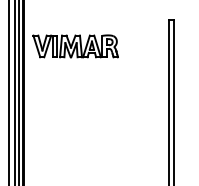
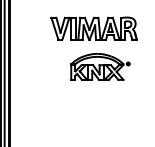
part: (75, 46) -> (93, 28), moved
part: (113, 84) -> (99, 67), added

